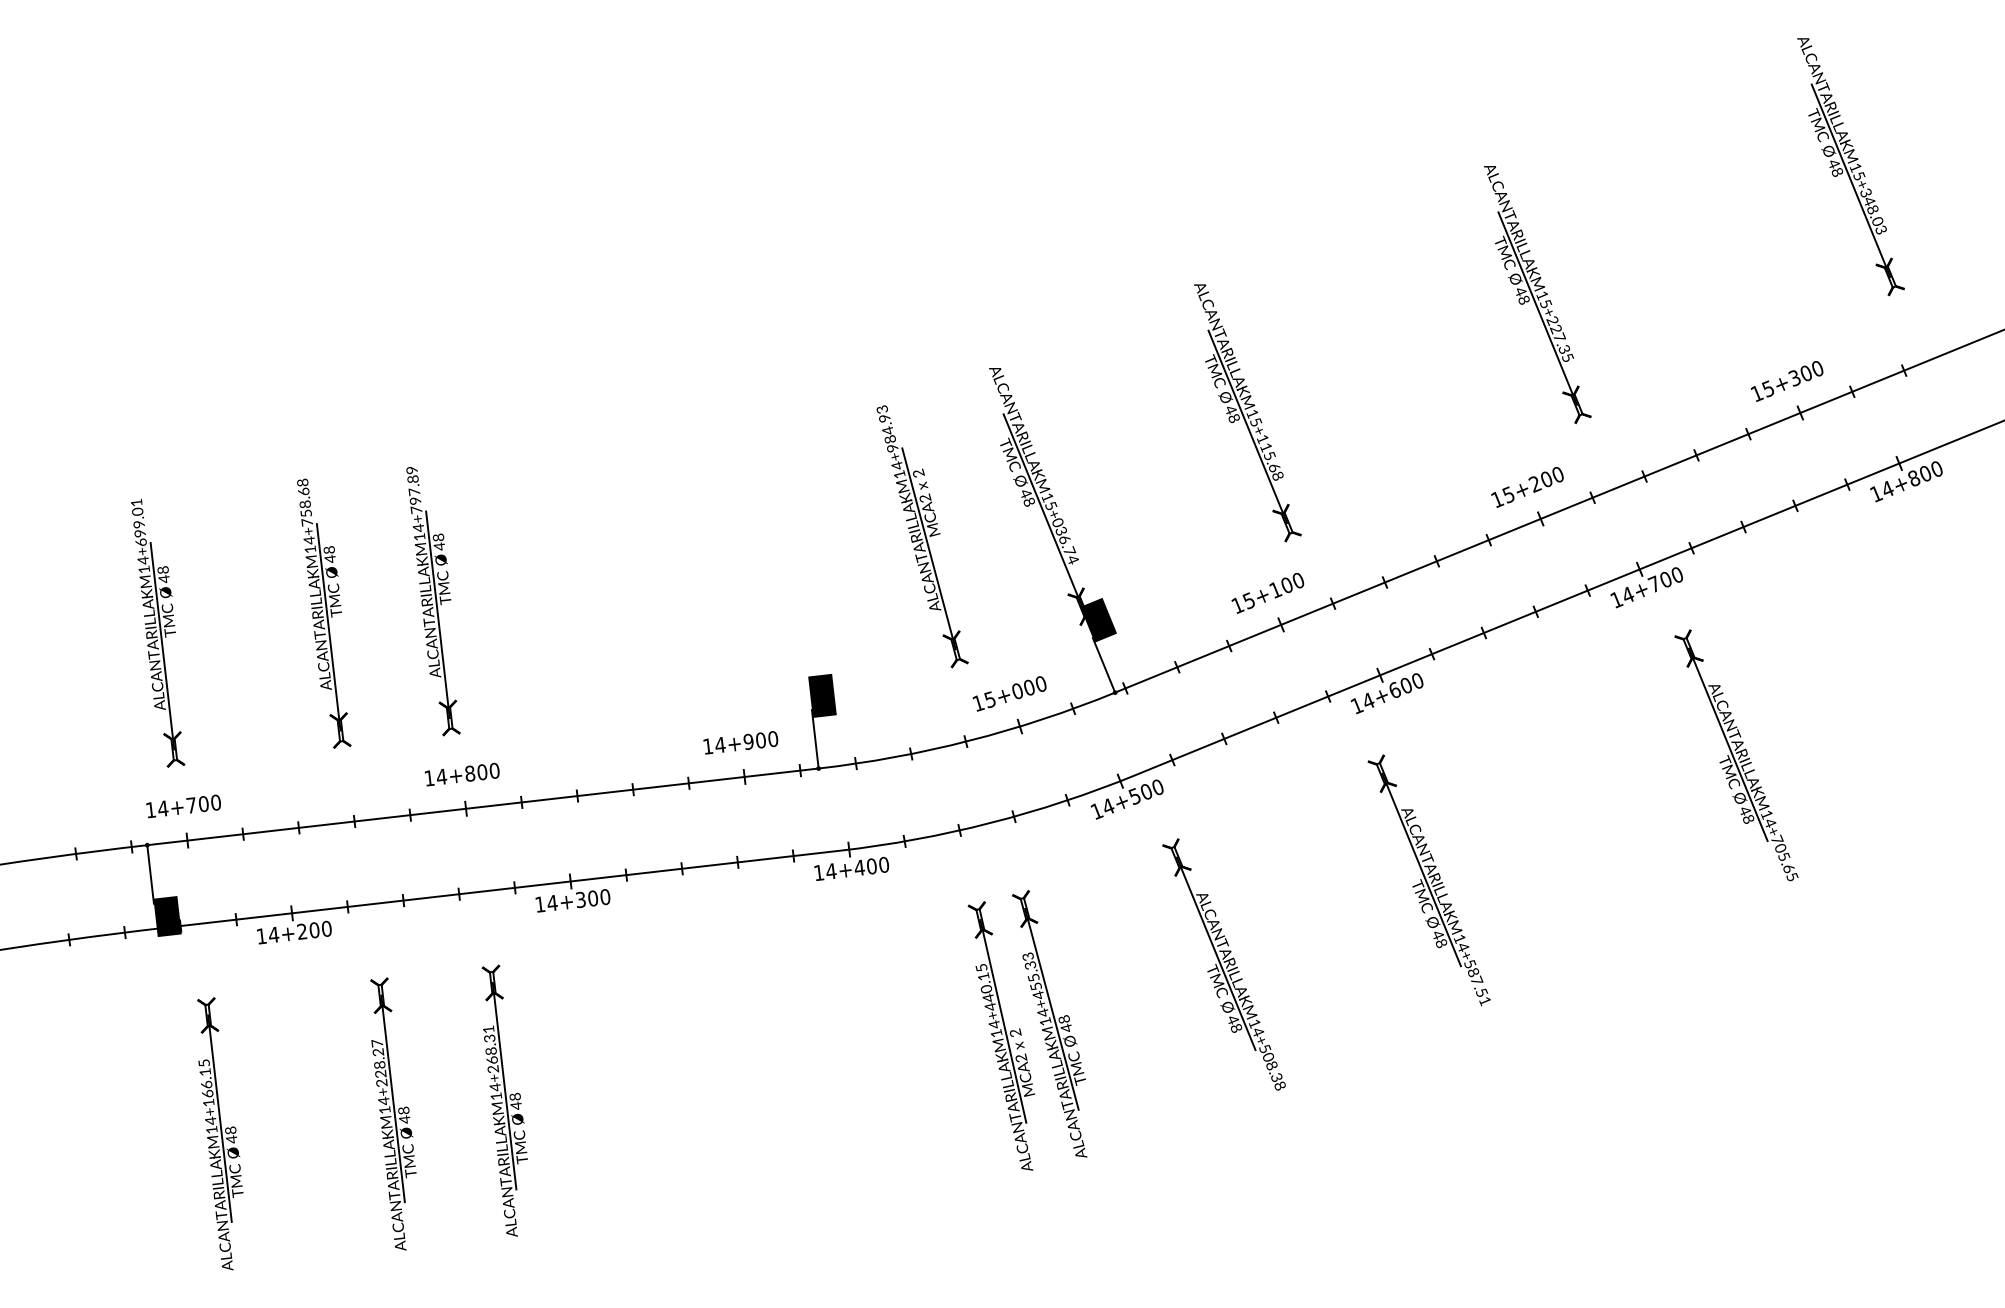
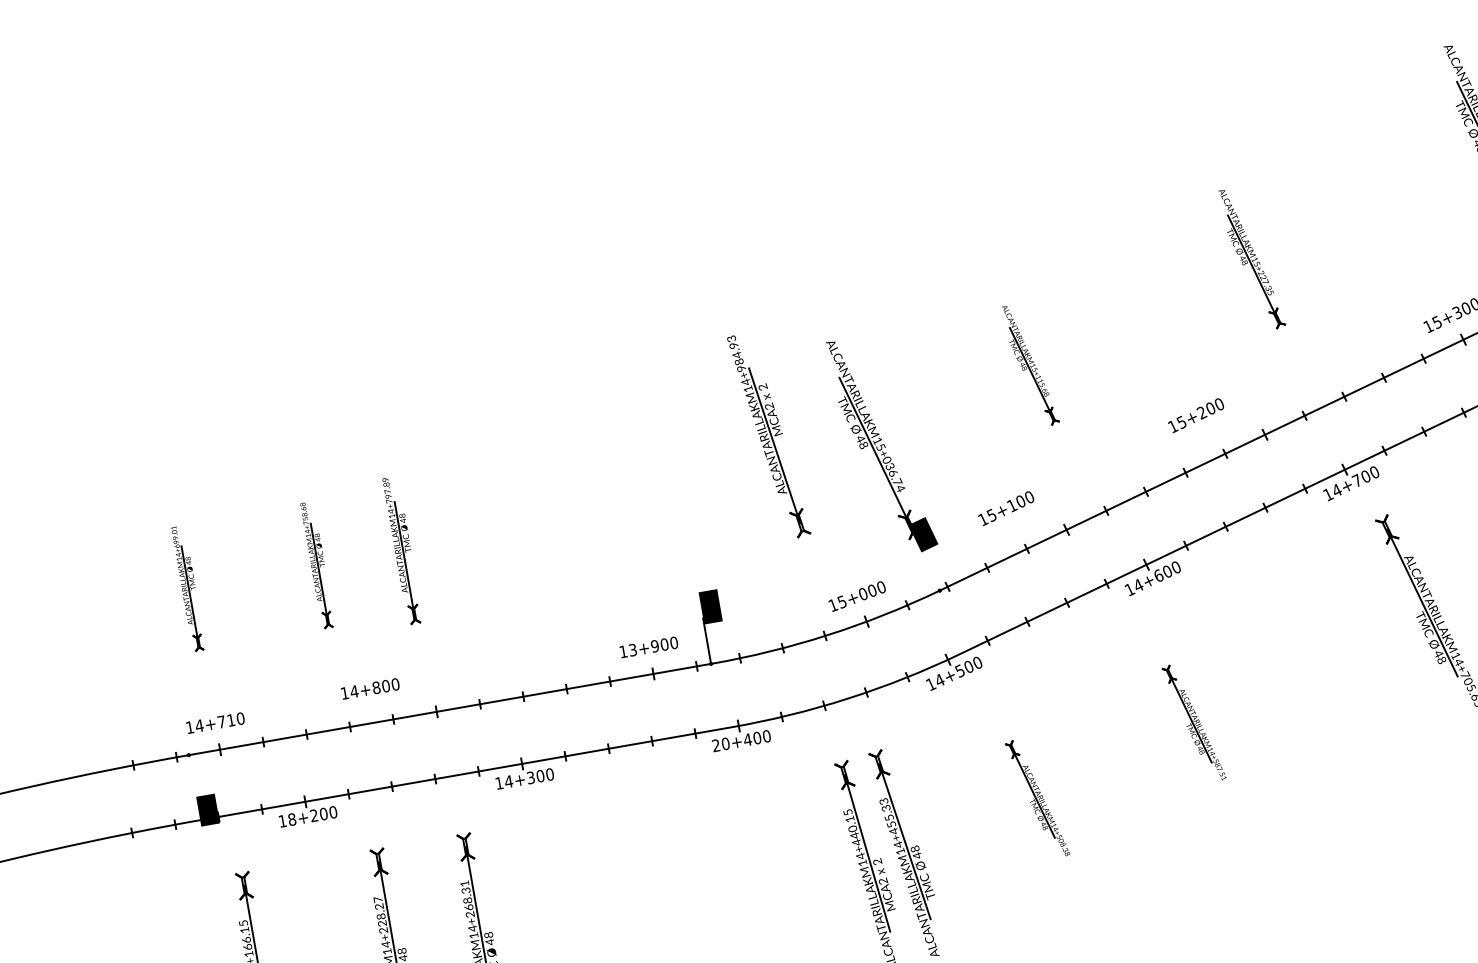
part: (1537, 294) -> (1252, 259), size x0.7
part: (1247, 413) -> (1030, 365), size x0.6
text: (1527, 487) -> (1196, 415), moved
part: (922, 536) -> (768, 436), moved
text: (1267, 593) -> (1005, 508), moved
part: (433, 601) -> (401, 550), size x0.7
part: (324, 613) -> (316, 565), size x0.6
part: (158, 632) -> (187, 588), size x0.6
line: (1103, 664) -> (929, 569), removed
text: (720, 745) -> (633, 650), 14+900 -> 13+900
text: (461, 774) -> (369, 688), moved
text: (203, 804) -> (230, 720), 14+700 -> 14+710
text: (824, 872) -> (720, 745), 14+400 -> 20+400
line: (150, 875) -> (192, 778), removed
part: (1428, 880) -> (1193, 723), size x0.6
text: (274, 934) -> (292, 819), 14+200 -> 18+200
part: (1223, 964) -> (1037, 798), size x0.6

